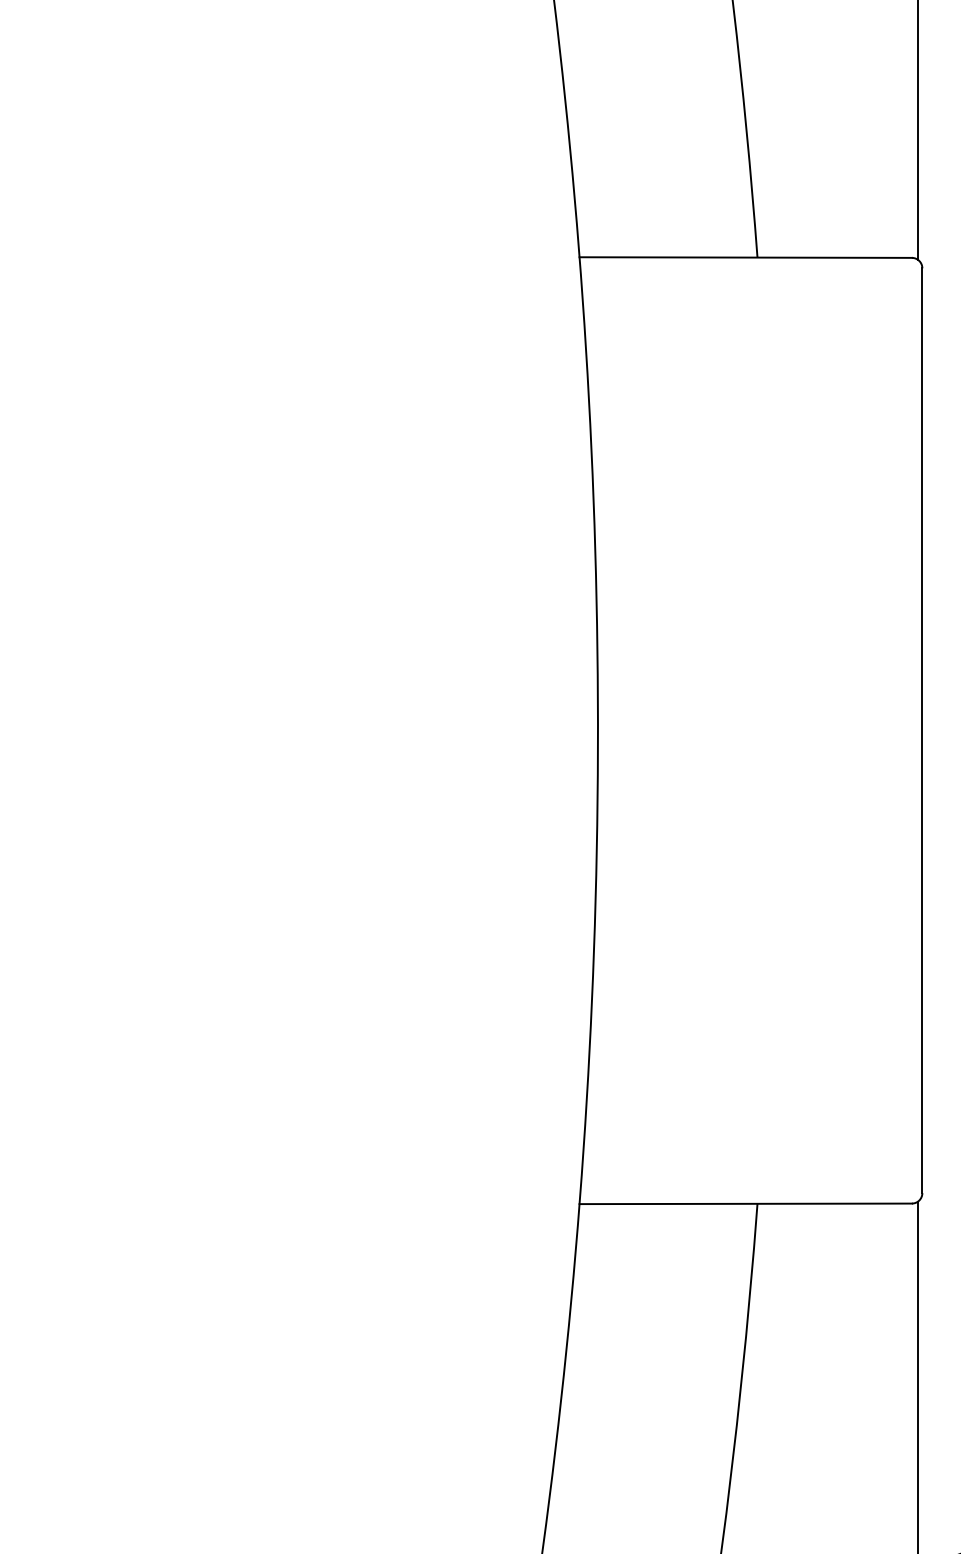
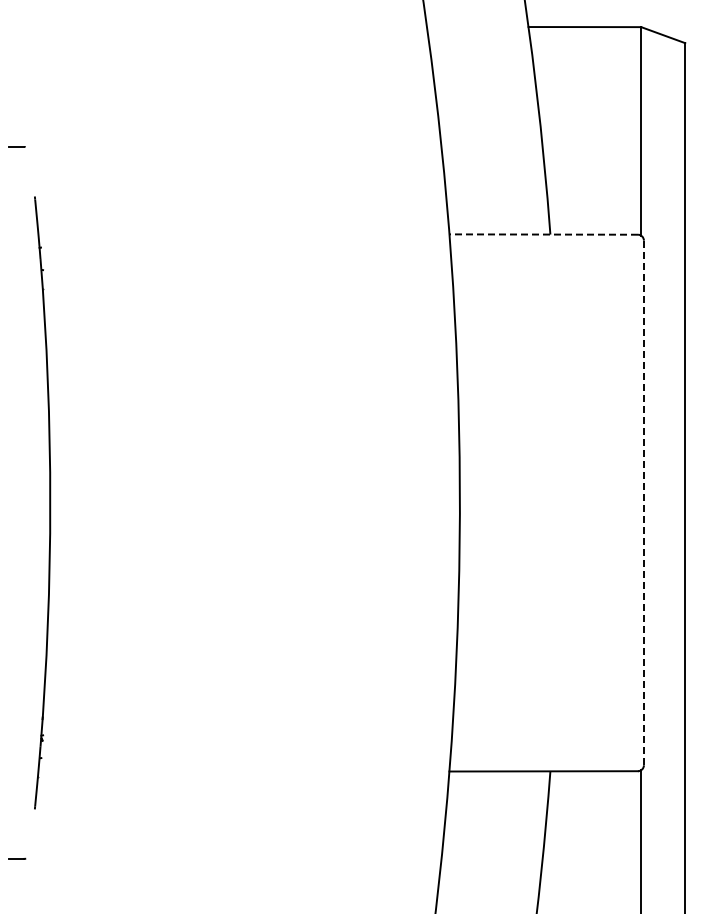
line: (745, 257) -> (543, 234), solid -> dashed
line: (921, 731) -> (643, 503), solid -> dashed

